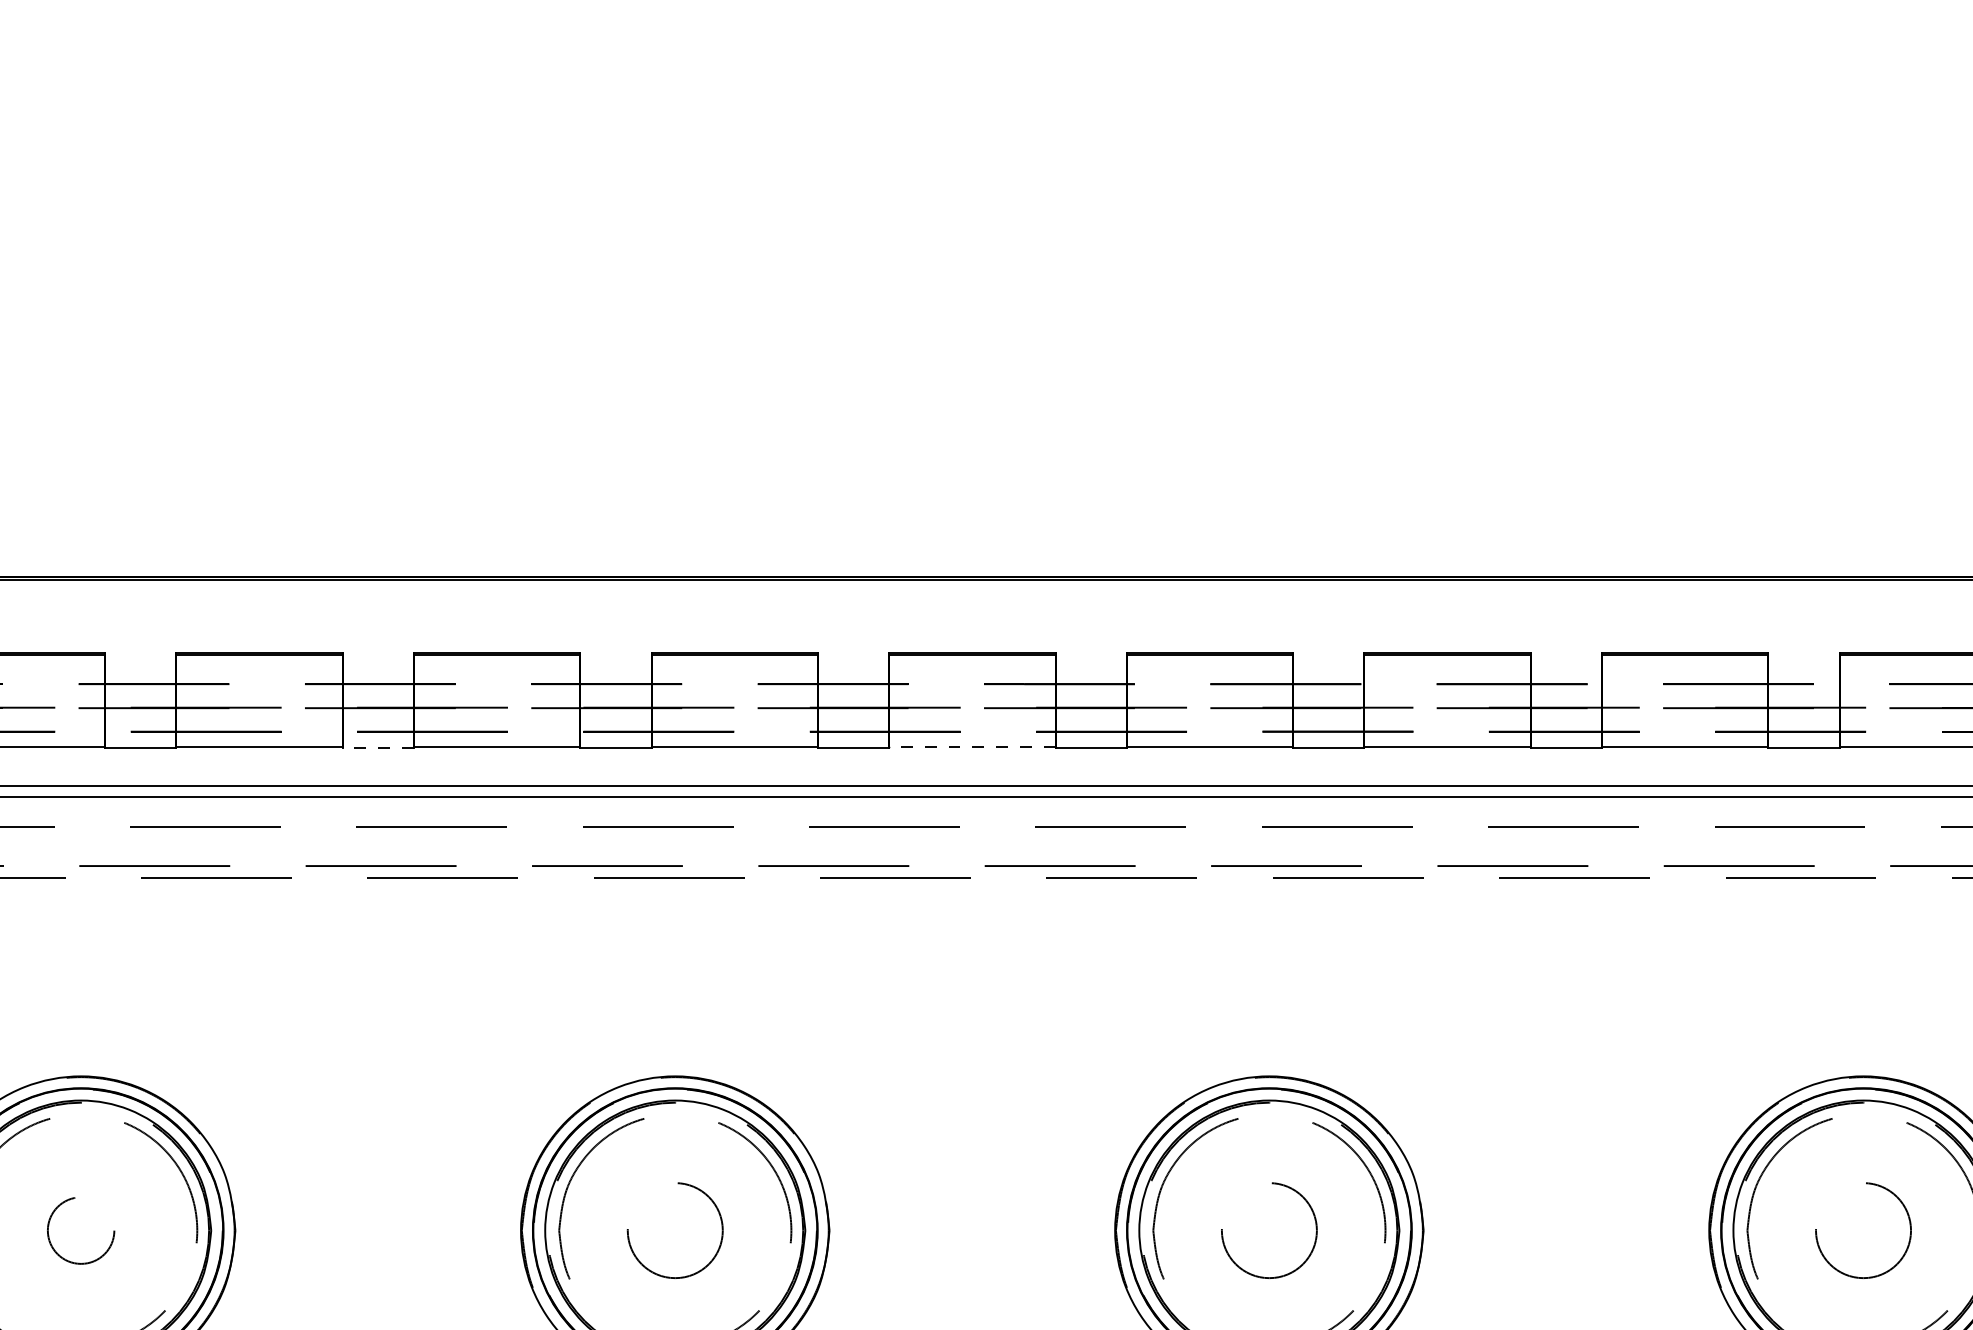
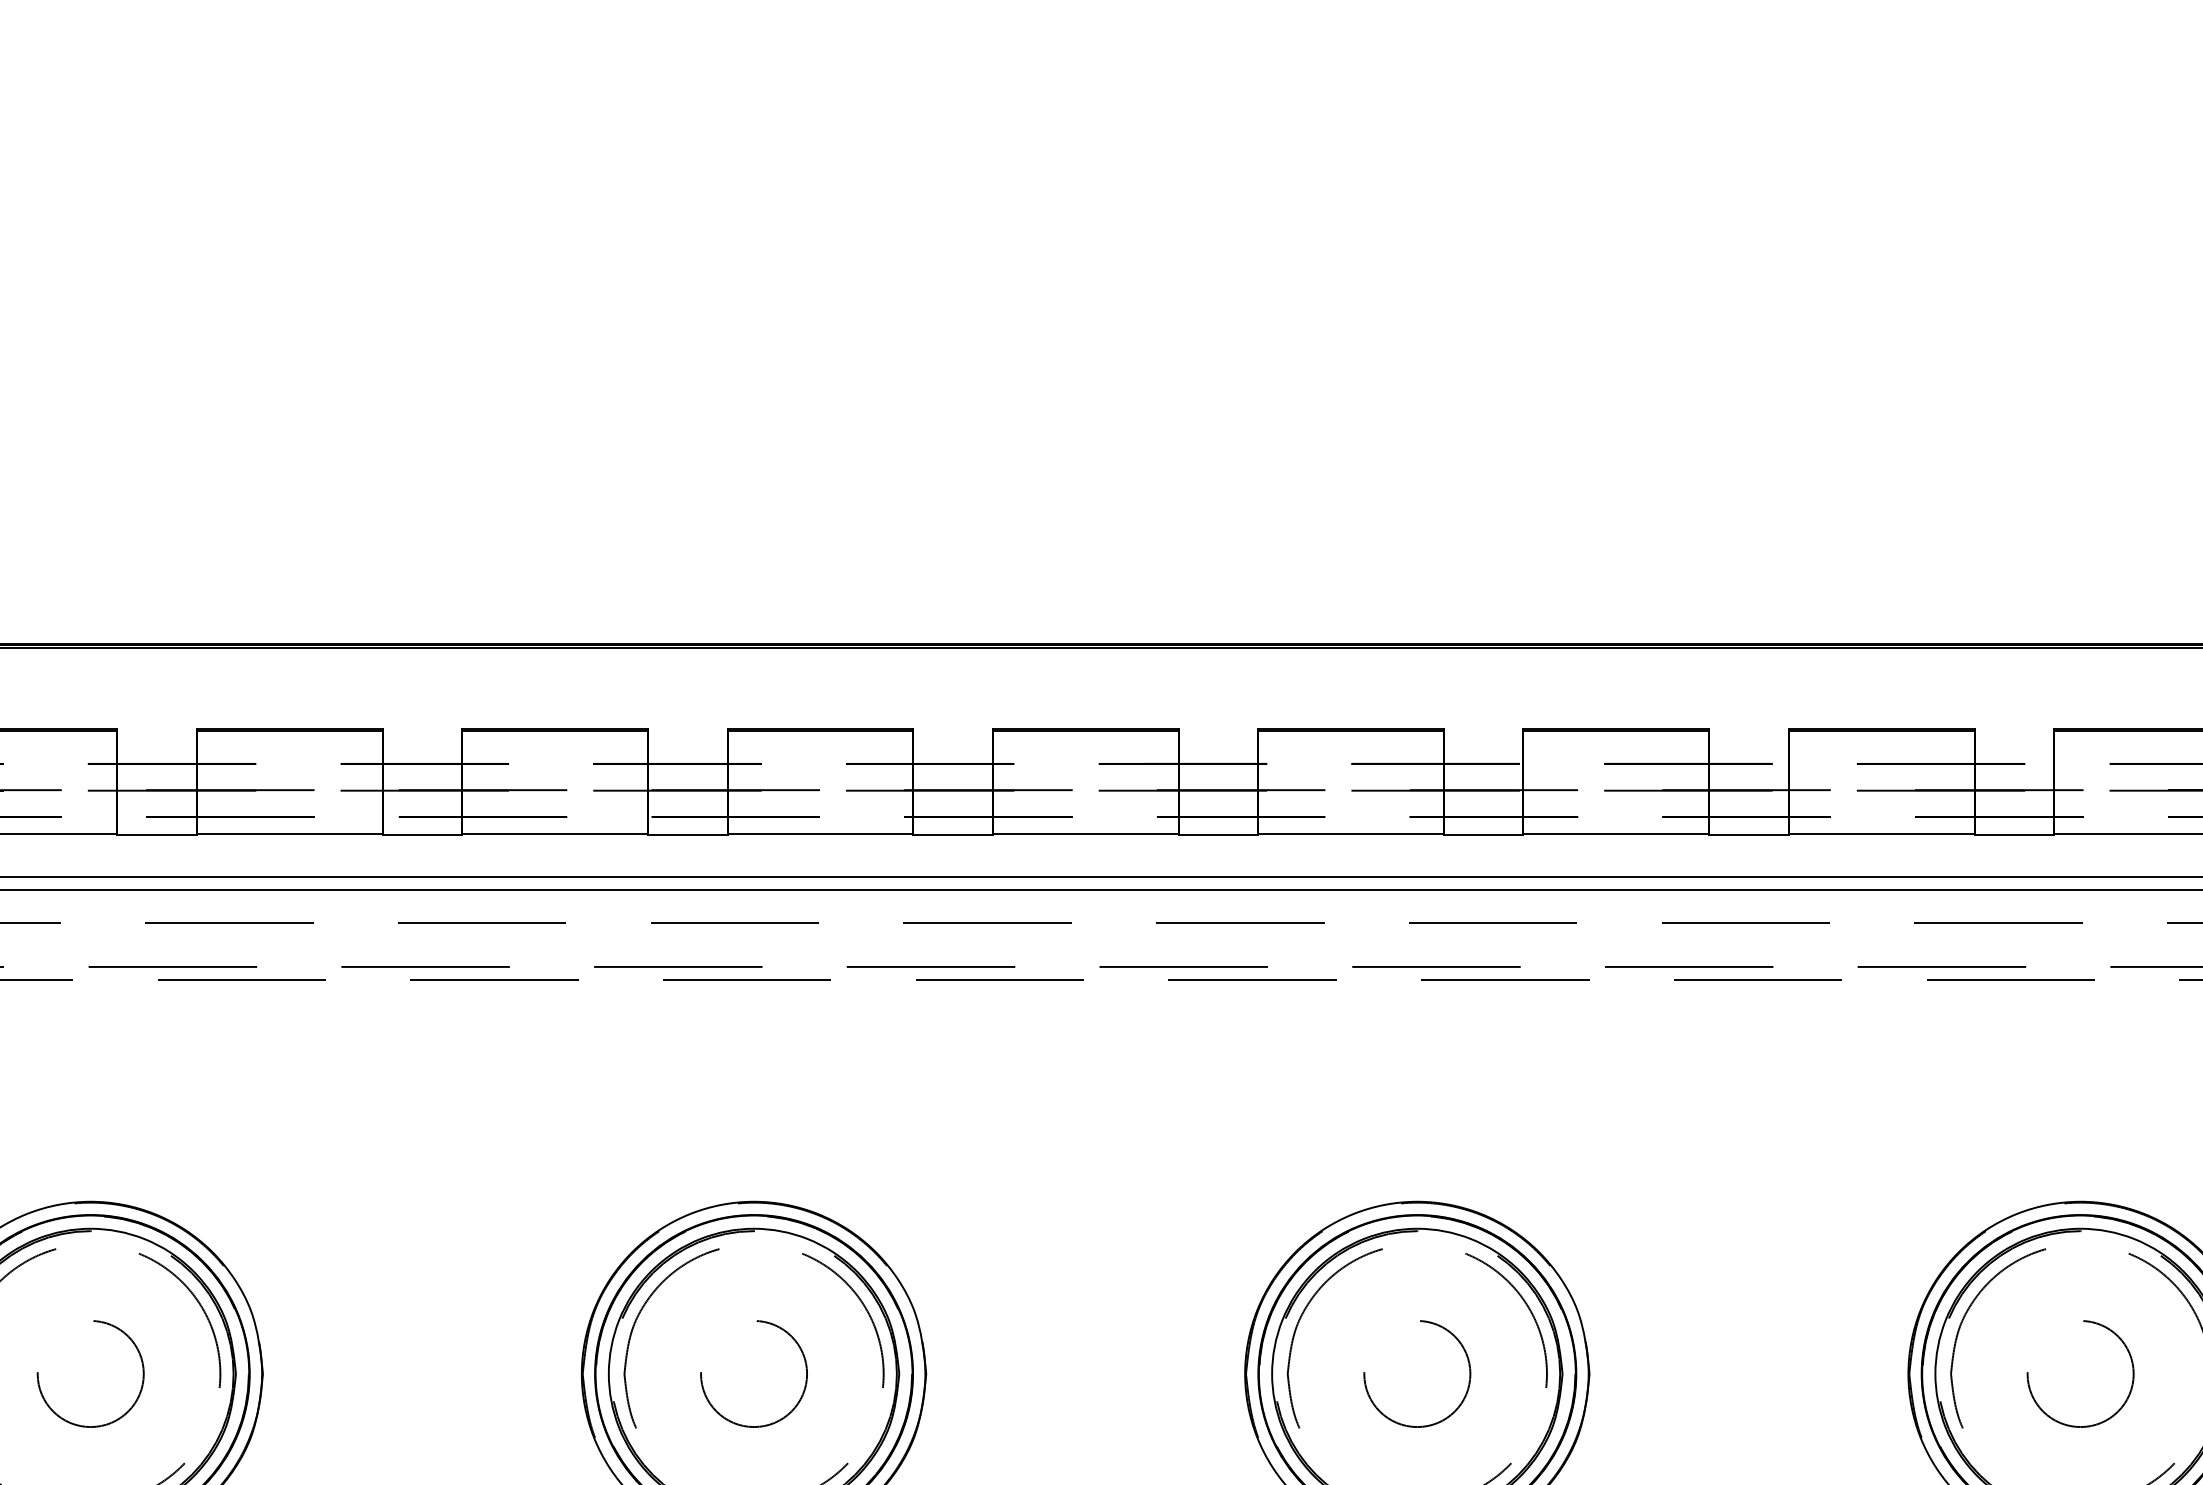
line: (972, 746) -> (1085, 833), dashed -> solid
line: (378, 748) -> (422, 835), dashed -> solid
circle: (80, 1230) -> (90, 1373), size x1.43

